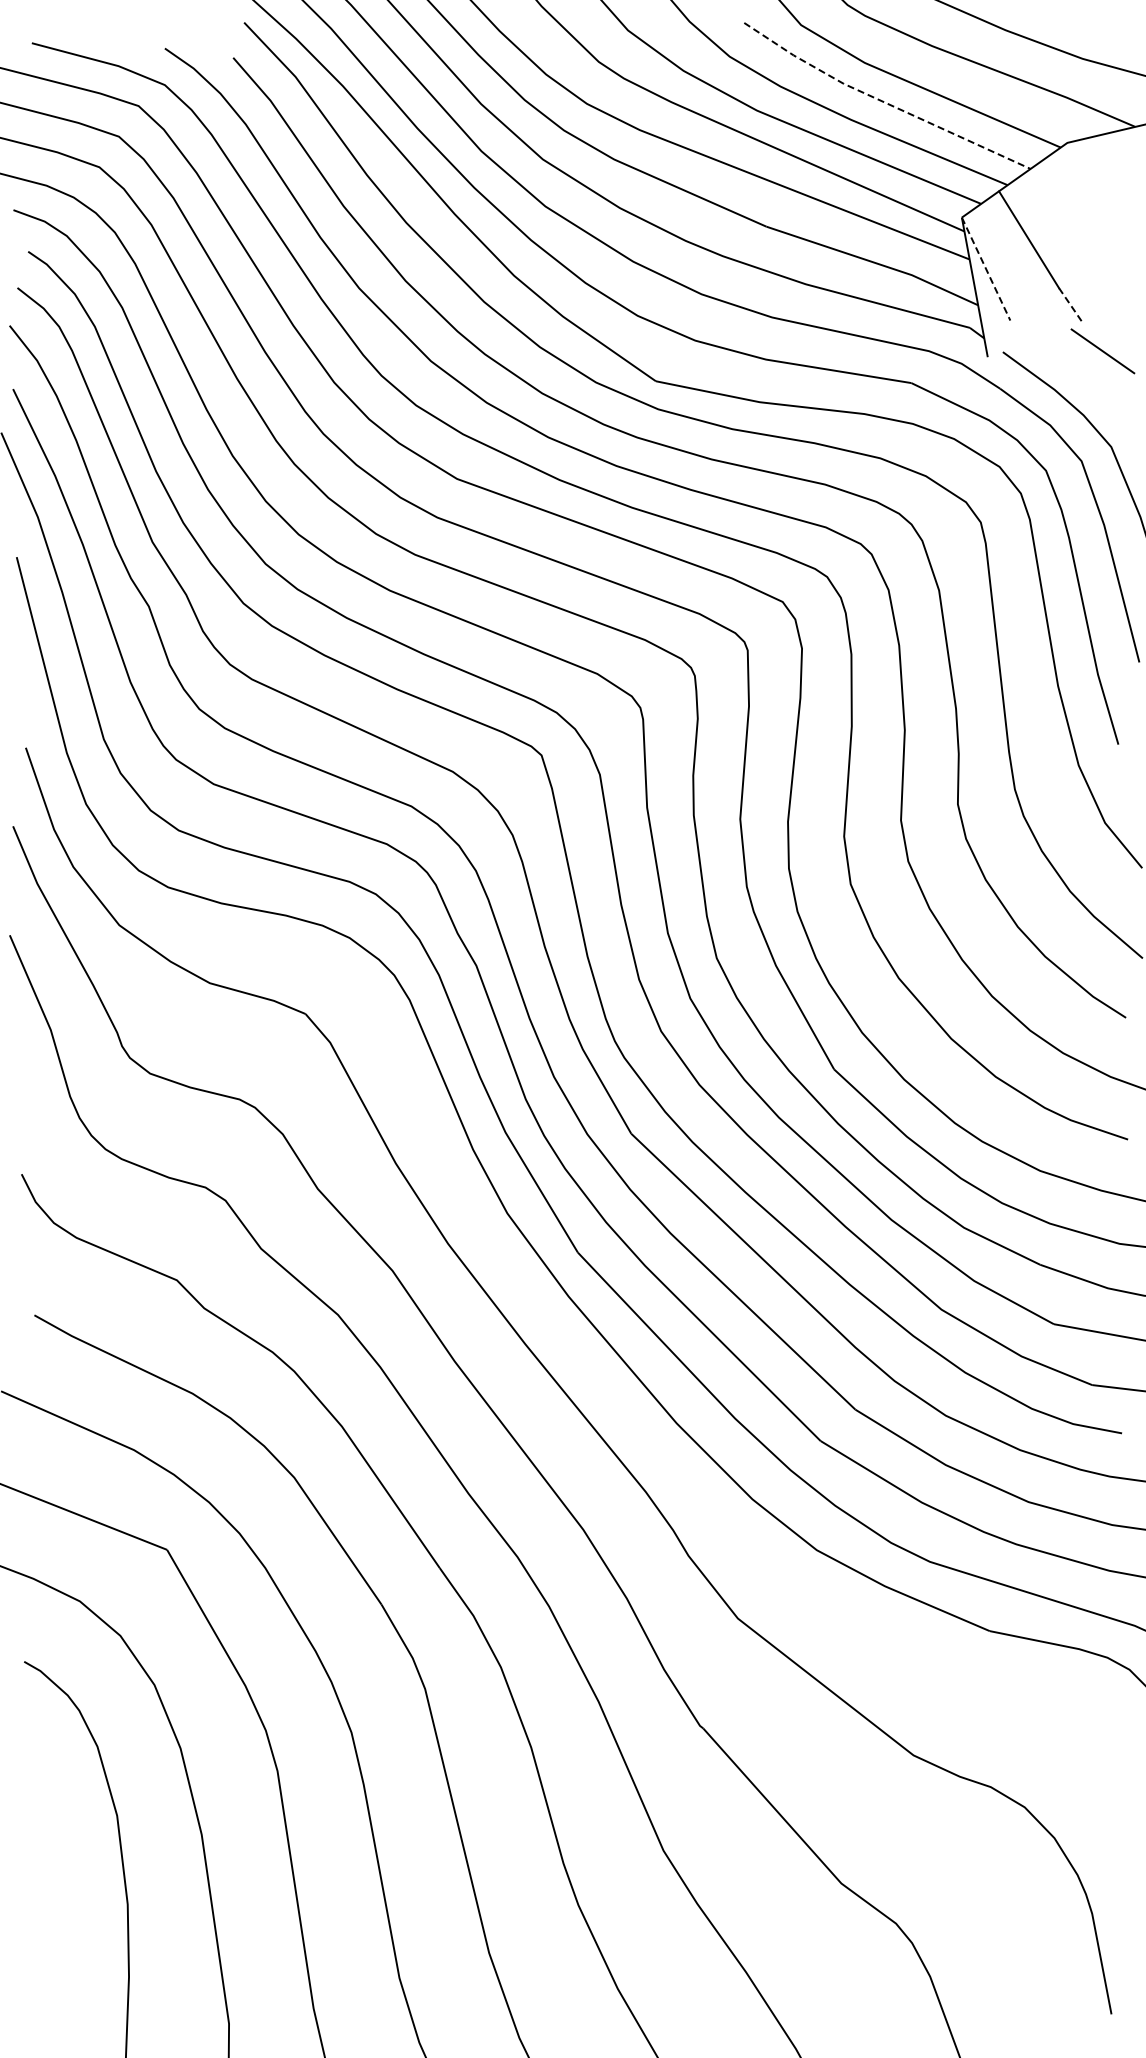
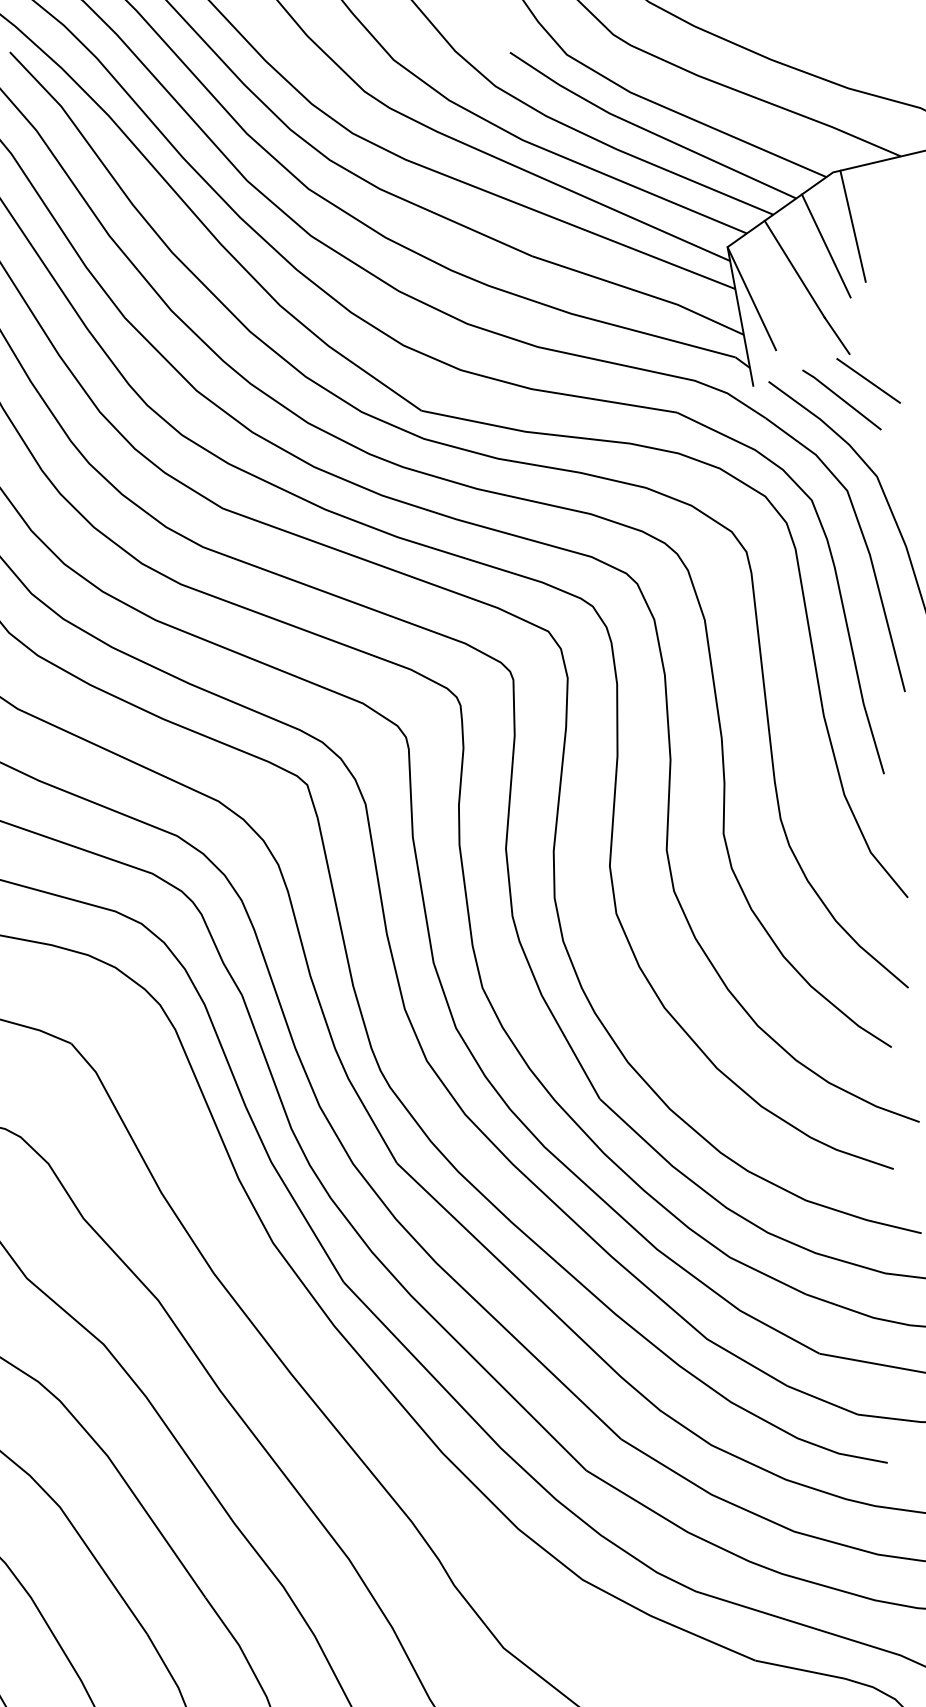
line: (882, 101) -> (648, 131), dashed -> solid
line: (1087, 196) -> (853, 226), added
line: (1060, 215) -> (826, 245), added
line: (986, 269) -> (752, 299), dashed -> solid
line: (1071, 306) -> (837, 336), dashed -> solid
line: (1075, 370) -> (841, 400), added

